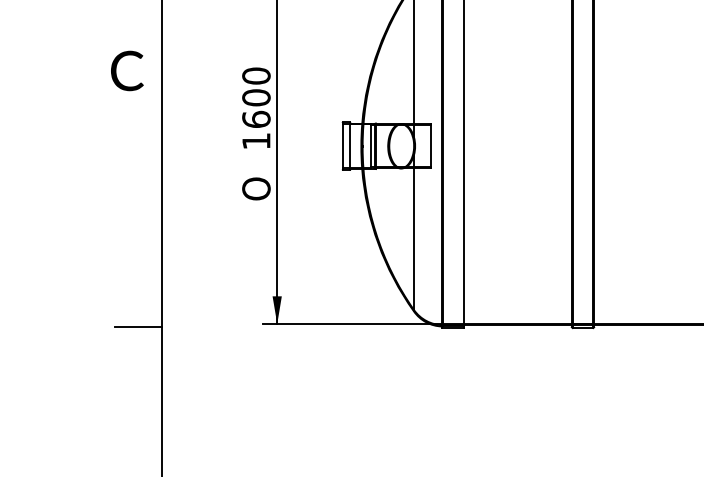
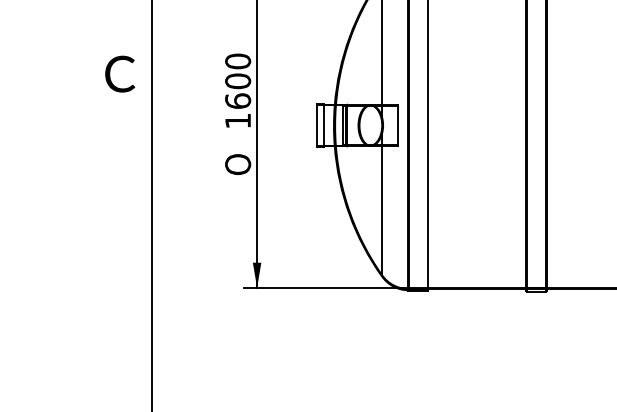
text: (127, 70) -> (120, 73), moved
line: (138, 326) -> (130, 290), removed

